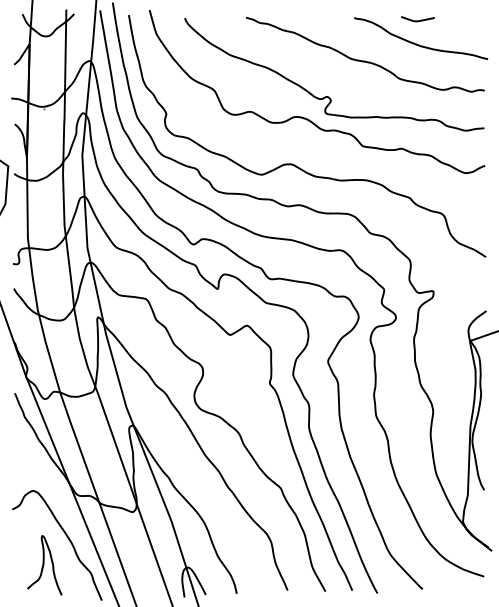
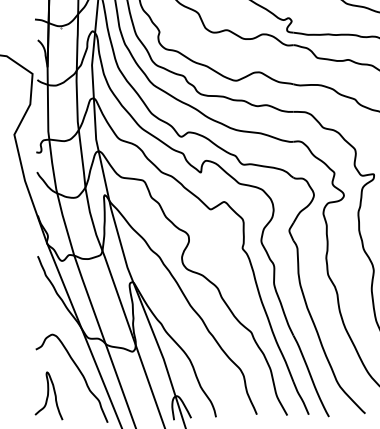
curve: (44, 565) -> (48, 396), moved

